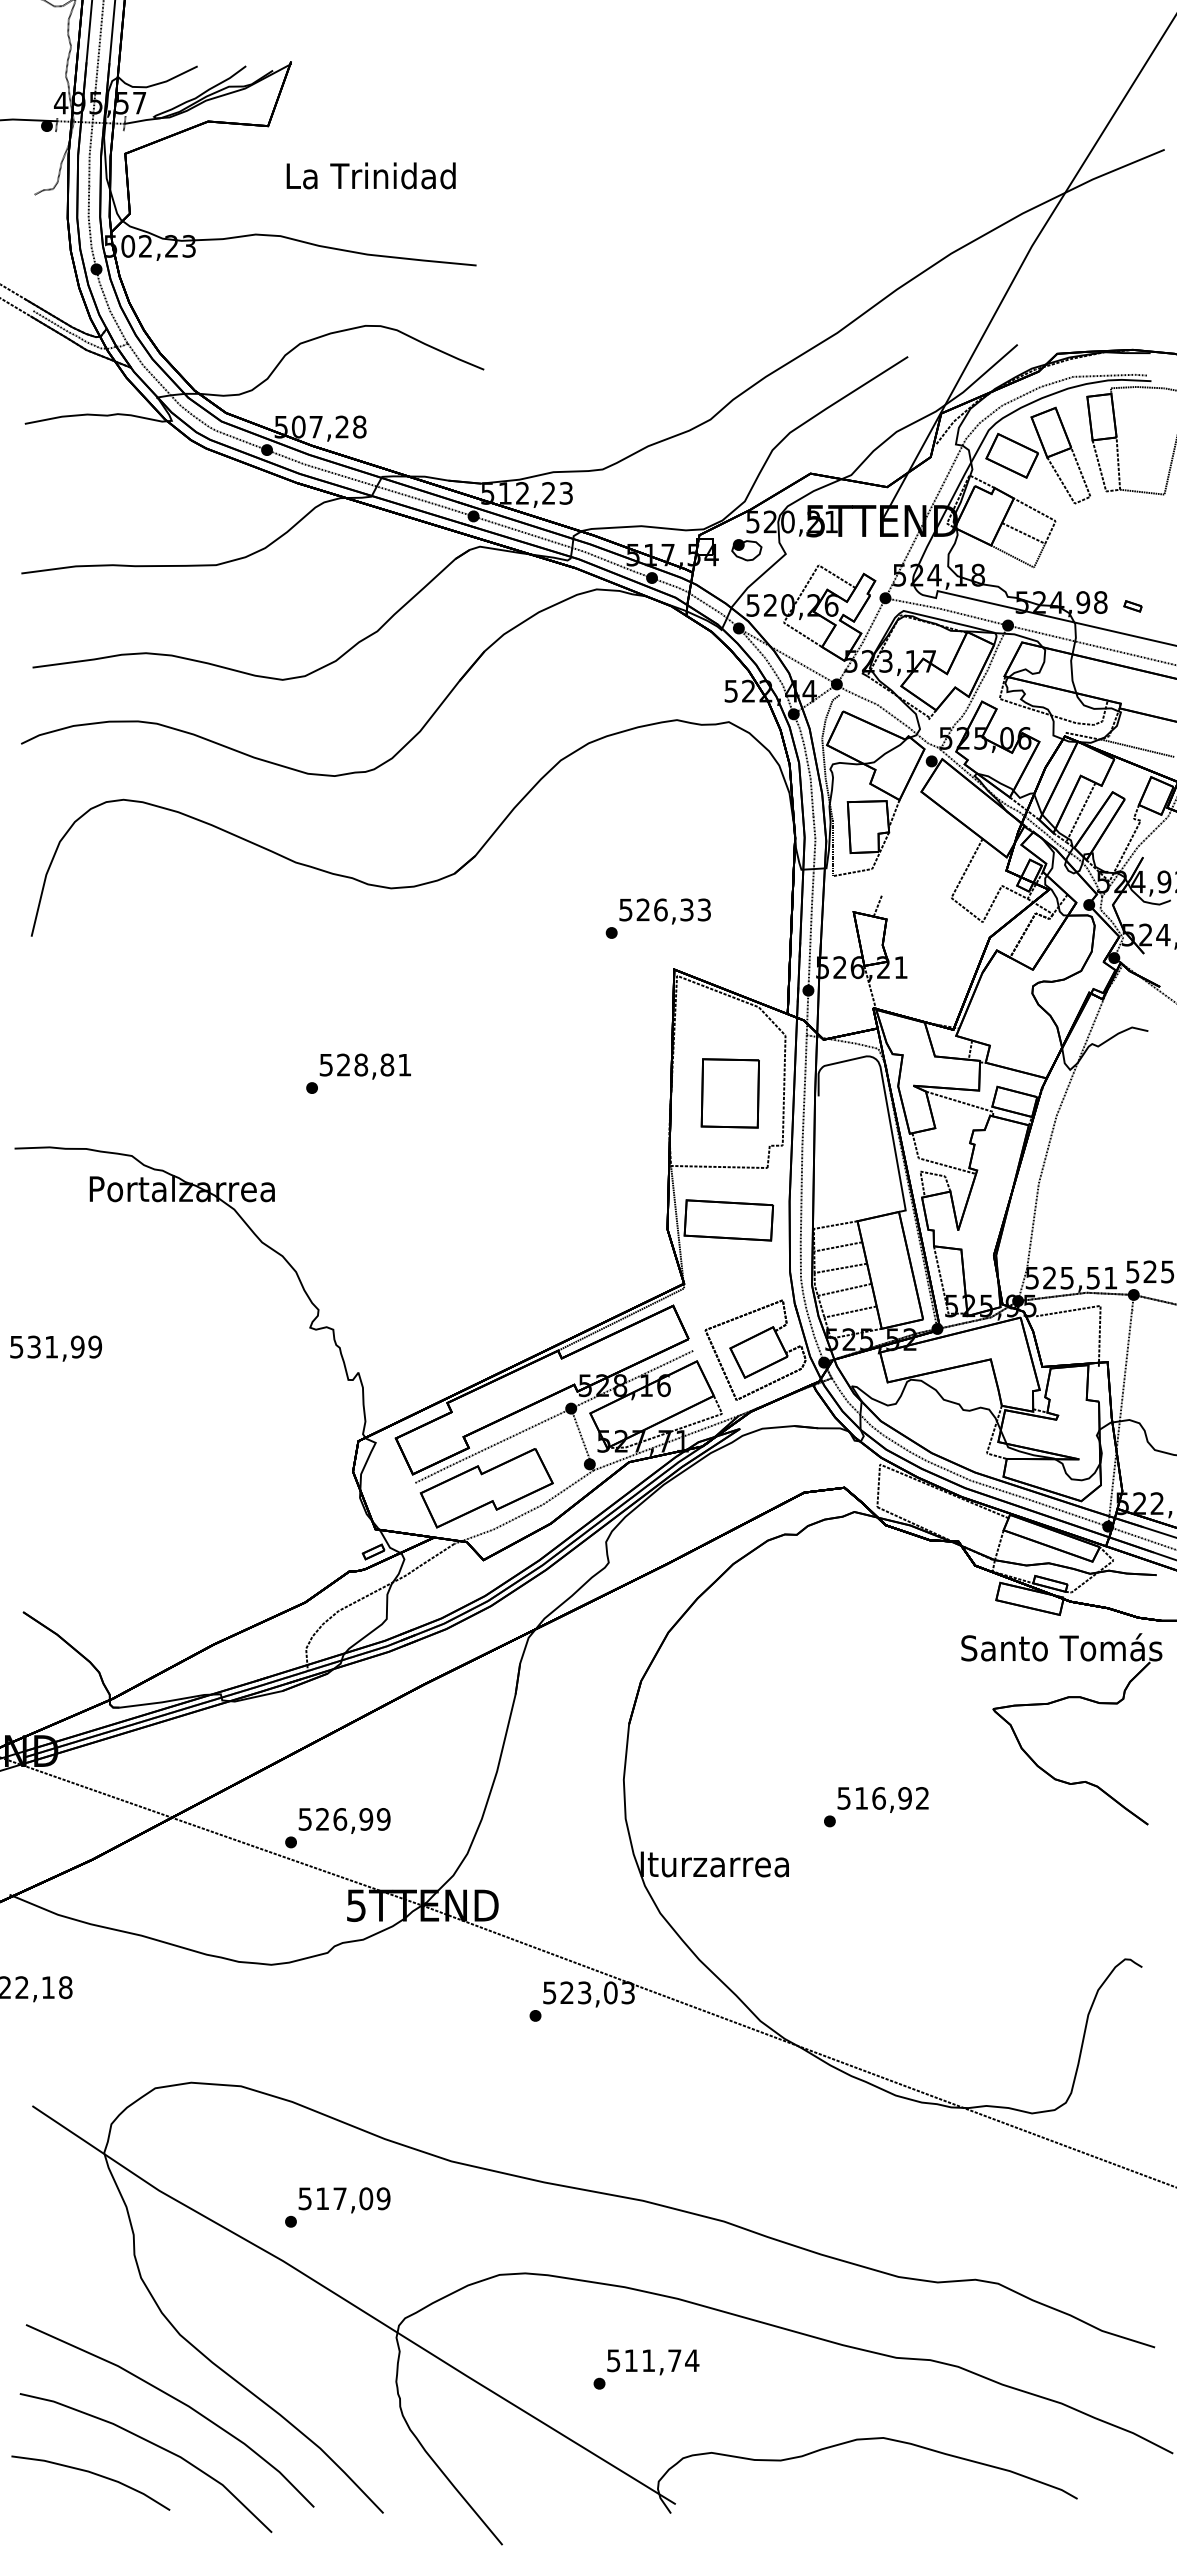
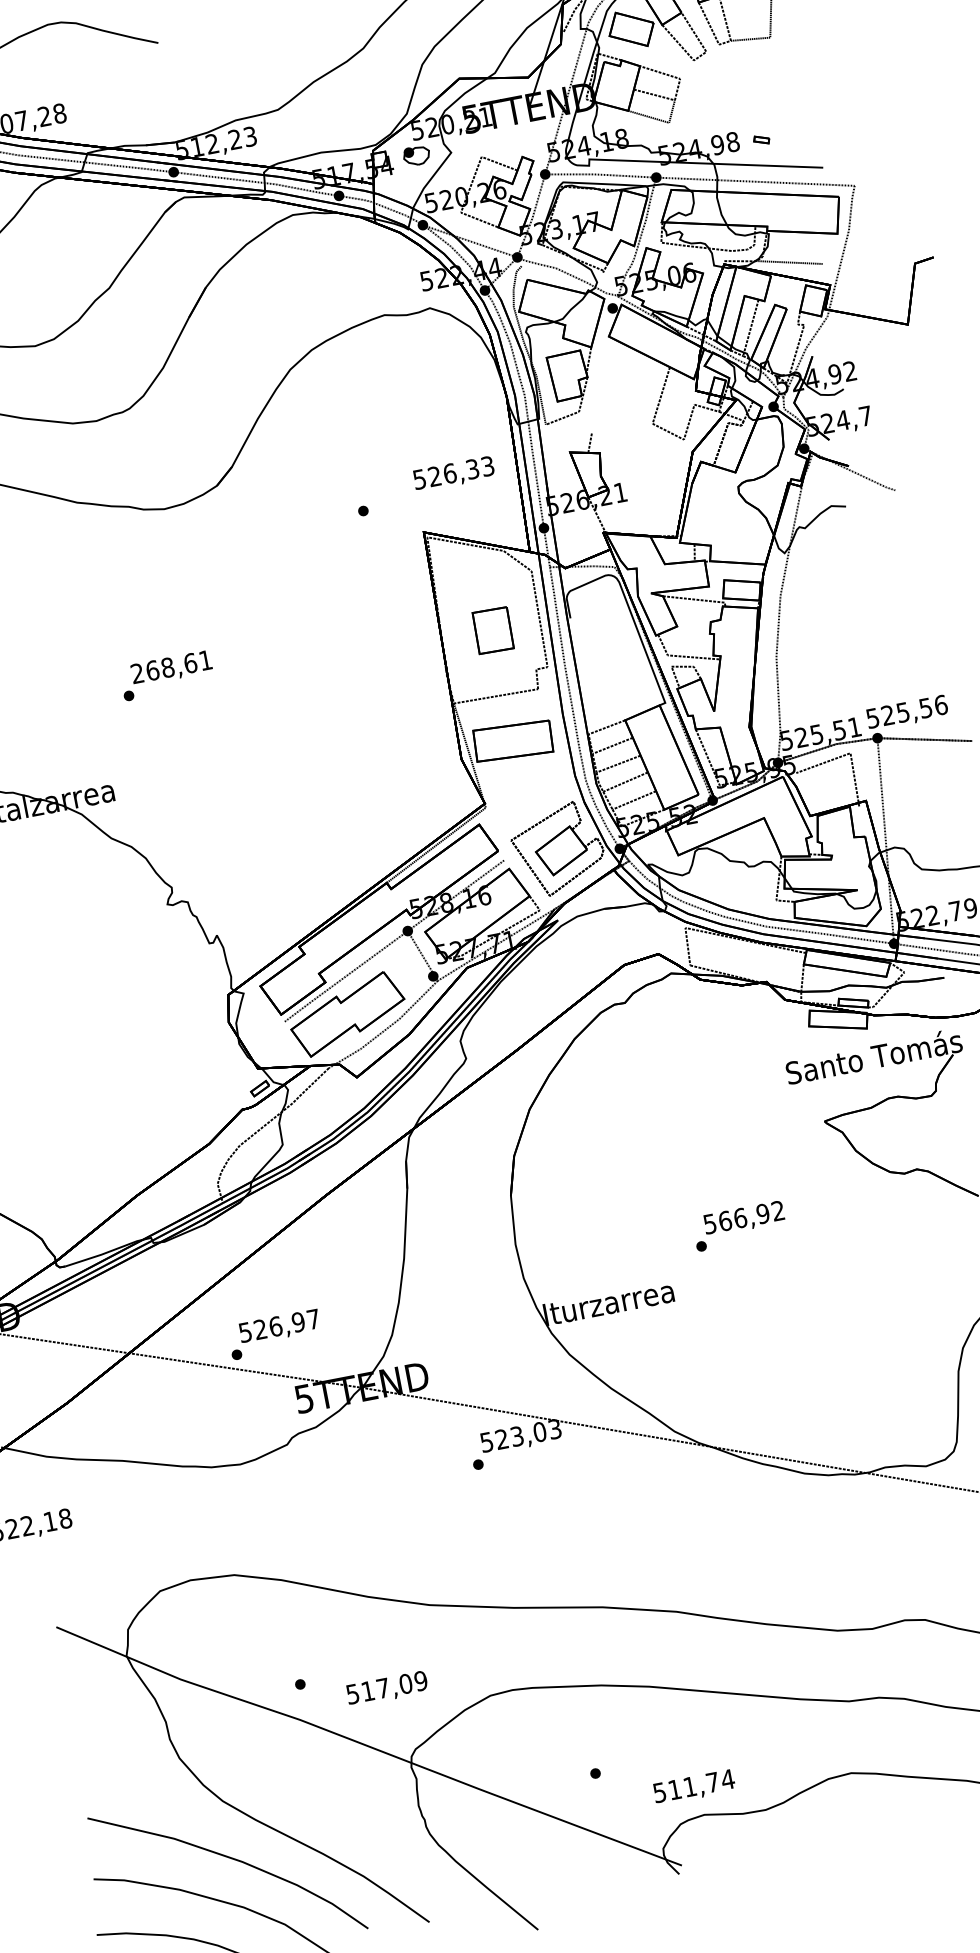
text: (664, 911) -> (453, 474), moved
text: (356, 1064) -> (163, 667), 528,81 -> 268,61
part: (729, 1093) -> (492, 630), size x0.7
text: (861, 1798) -> (725, 1221), 516,92 -> 566,92
text: (383, 1819) -> (313, 1319), 526,99 -> 526,97
text: (344, 2200) -> (387, 1689), moved
text: (653, 2362) -> (694, 1787), moved

